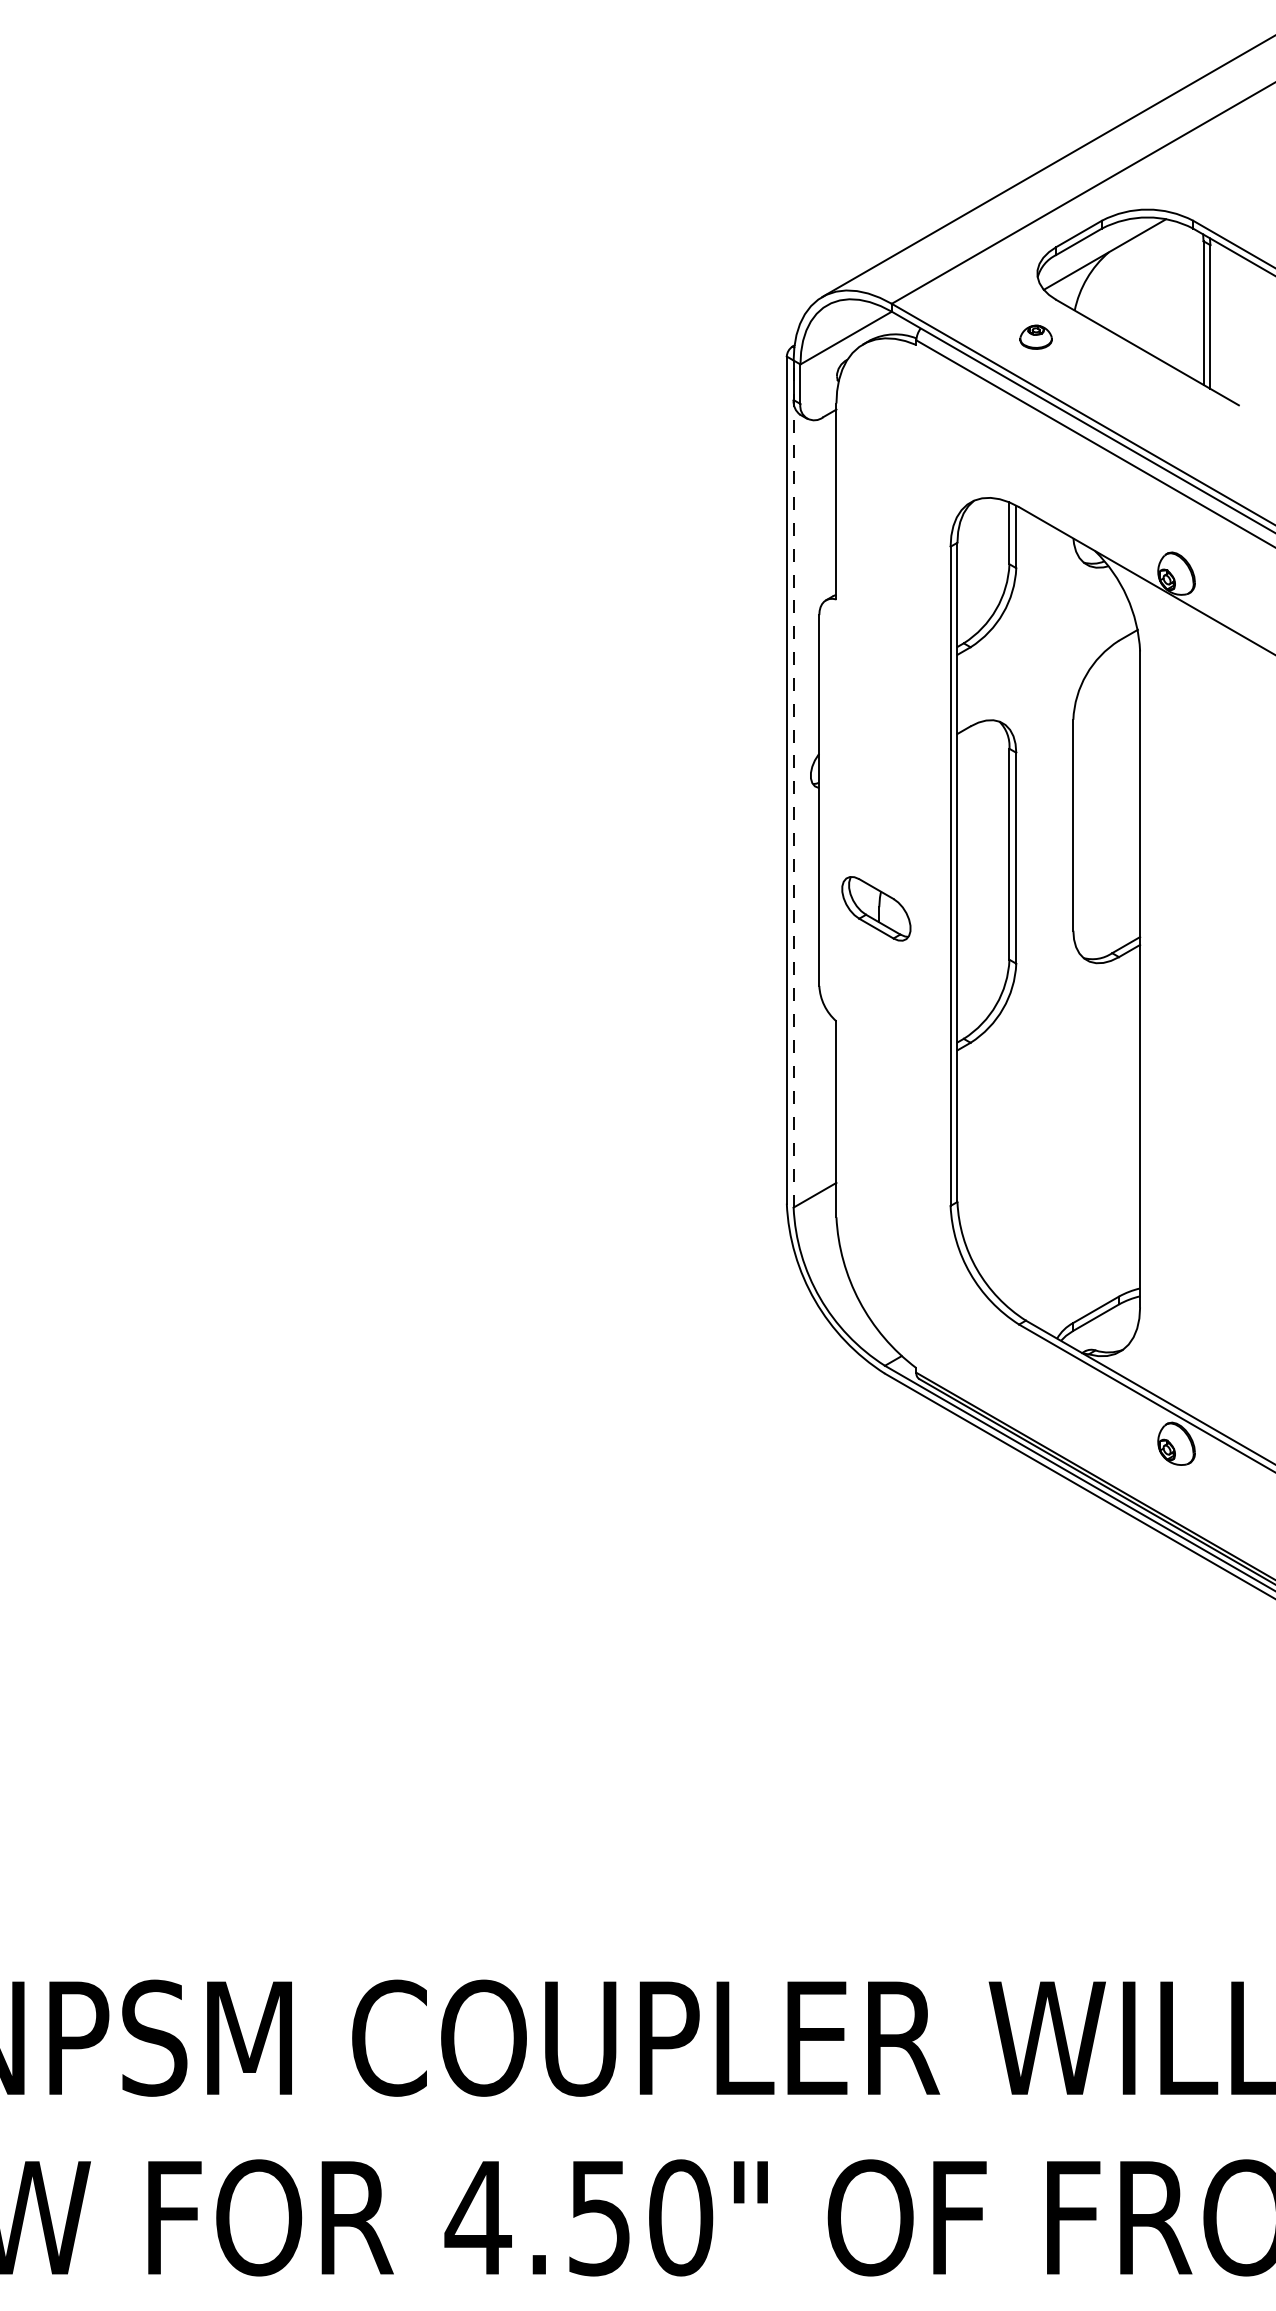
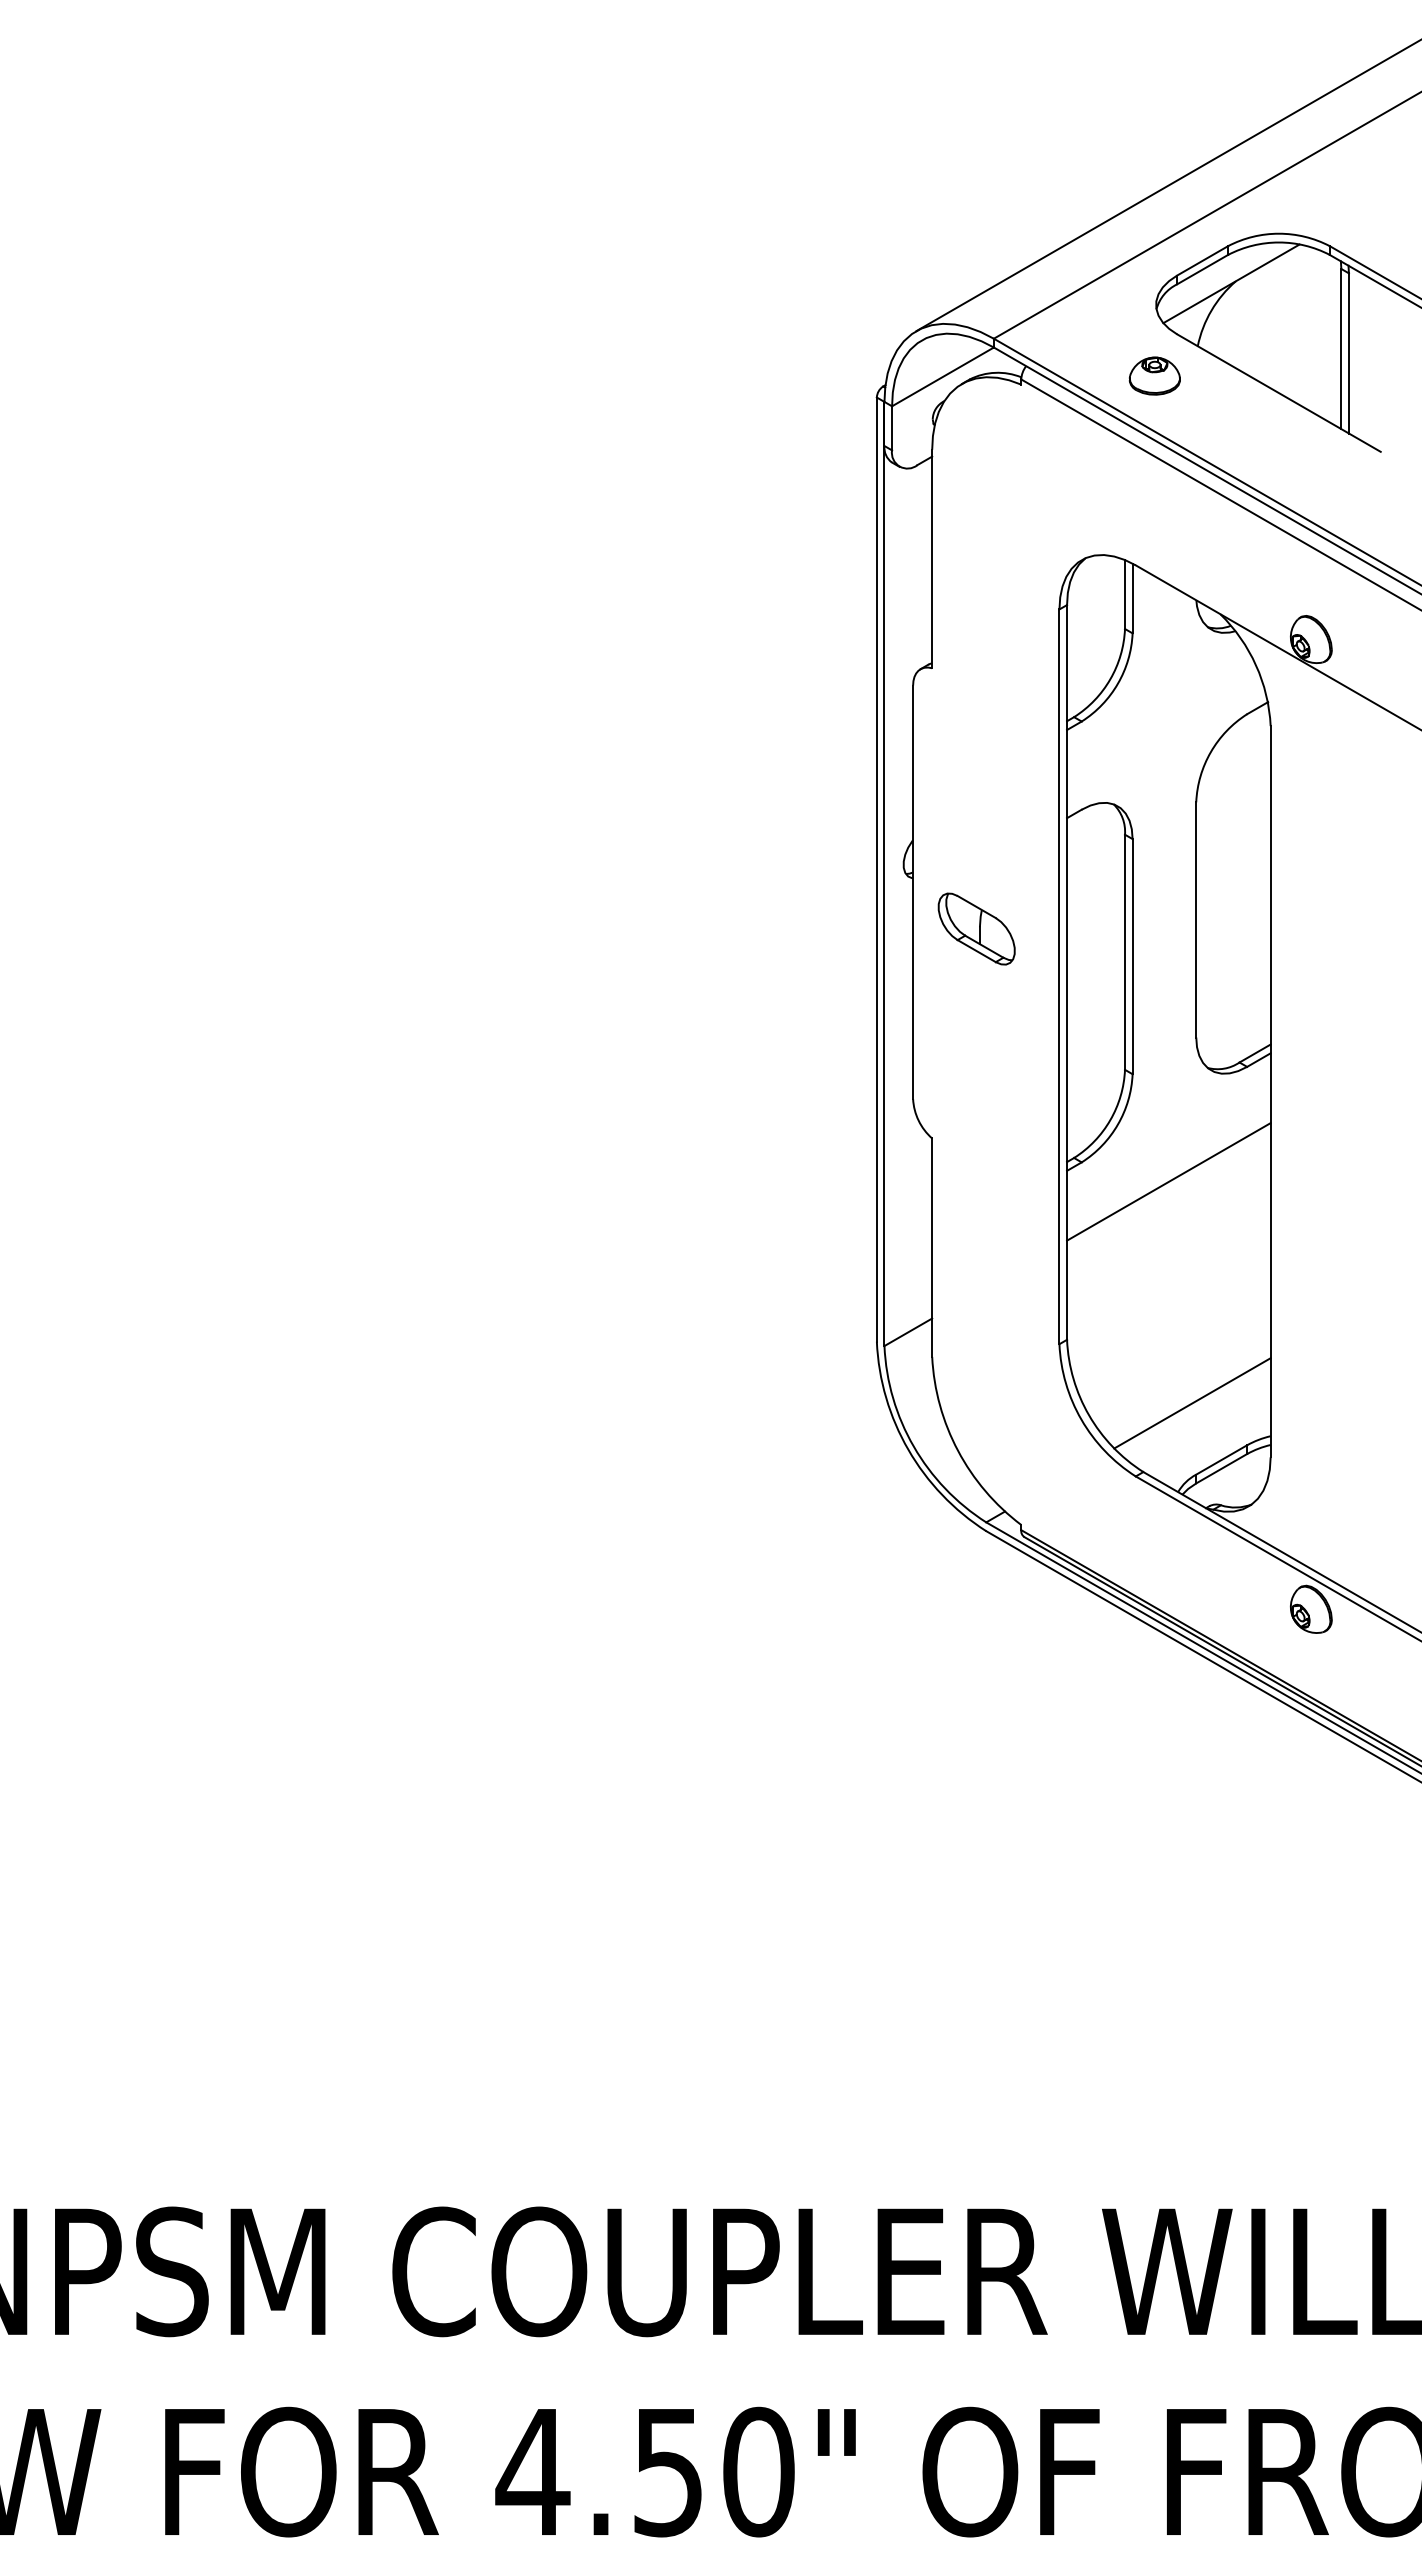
part: (1035, 336) -> (1154, 375), size x1.43
line: (793, 783) -> (884, 873), dashed -> solid
part: (876, 908) -> (976, 928), moved
line: (1048, 1059) -> (1168, 1181), added
line: (1070, 1259) -> (1192, 1403), added

